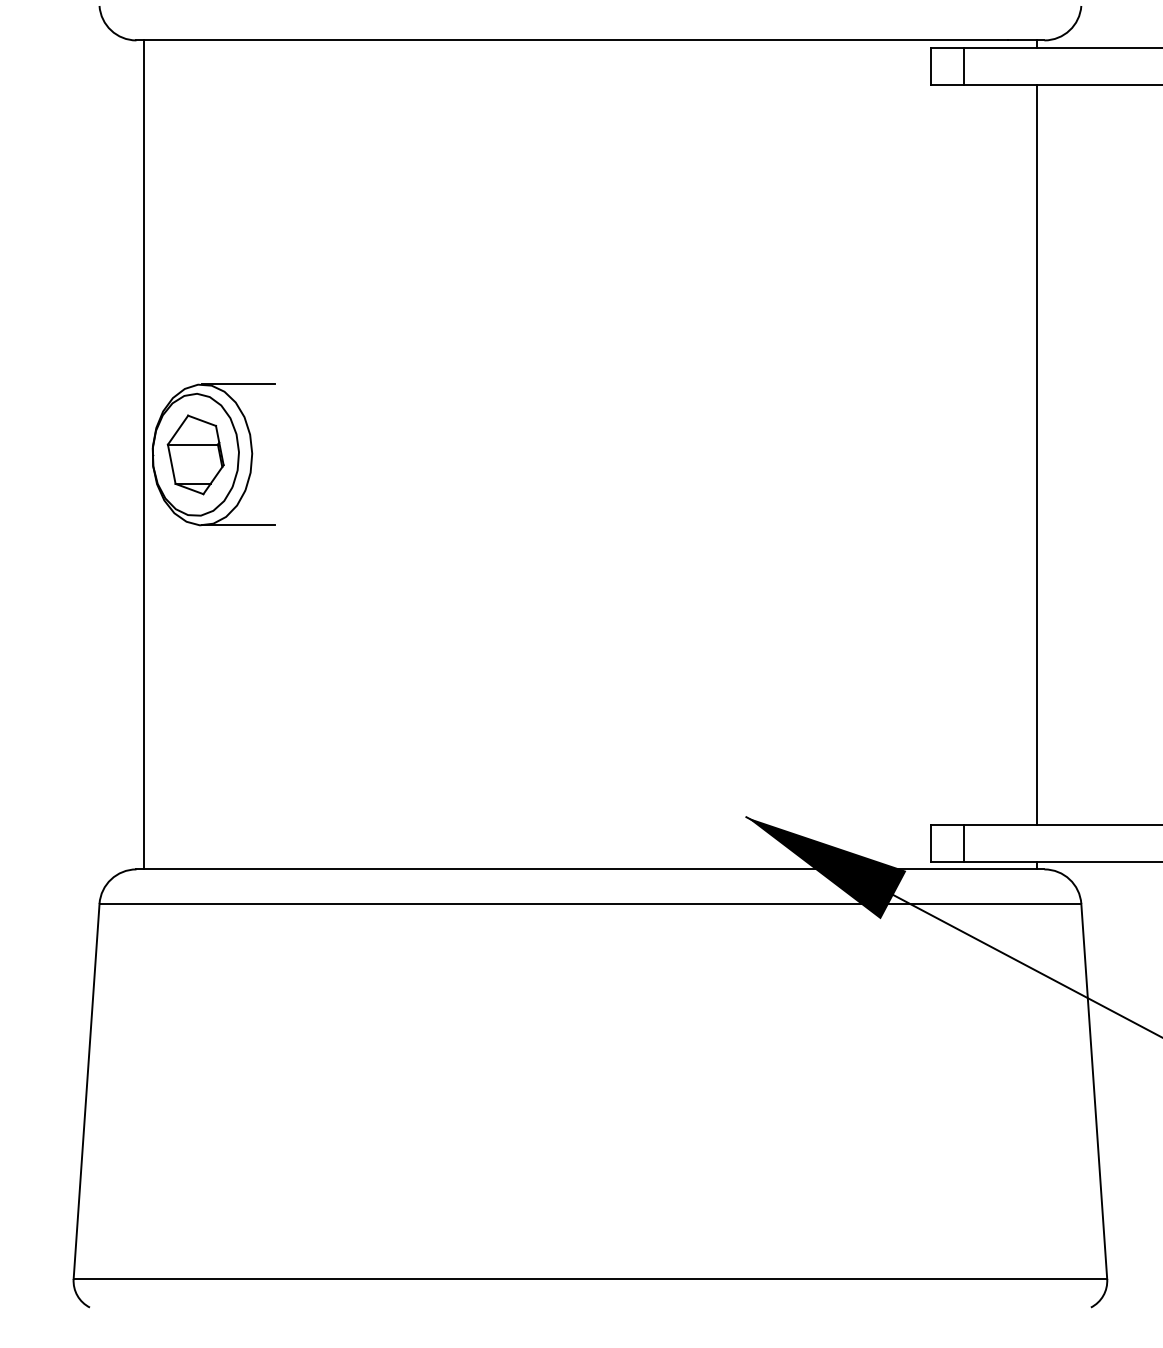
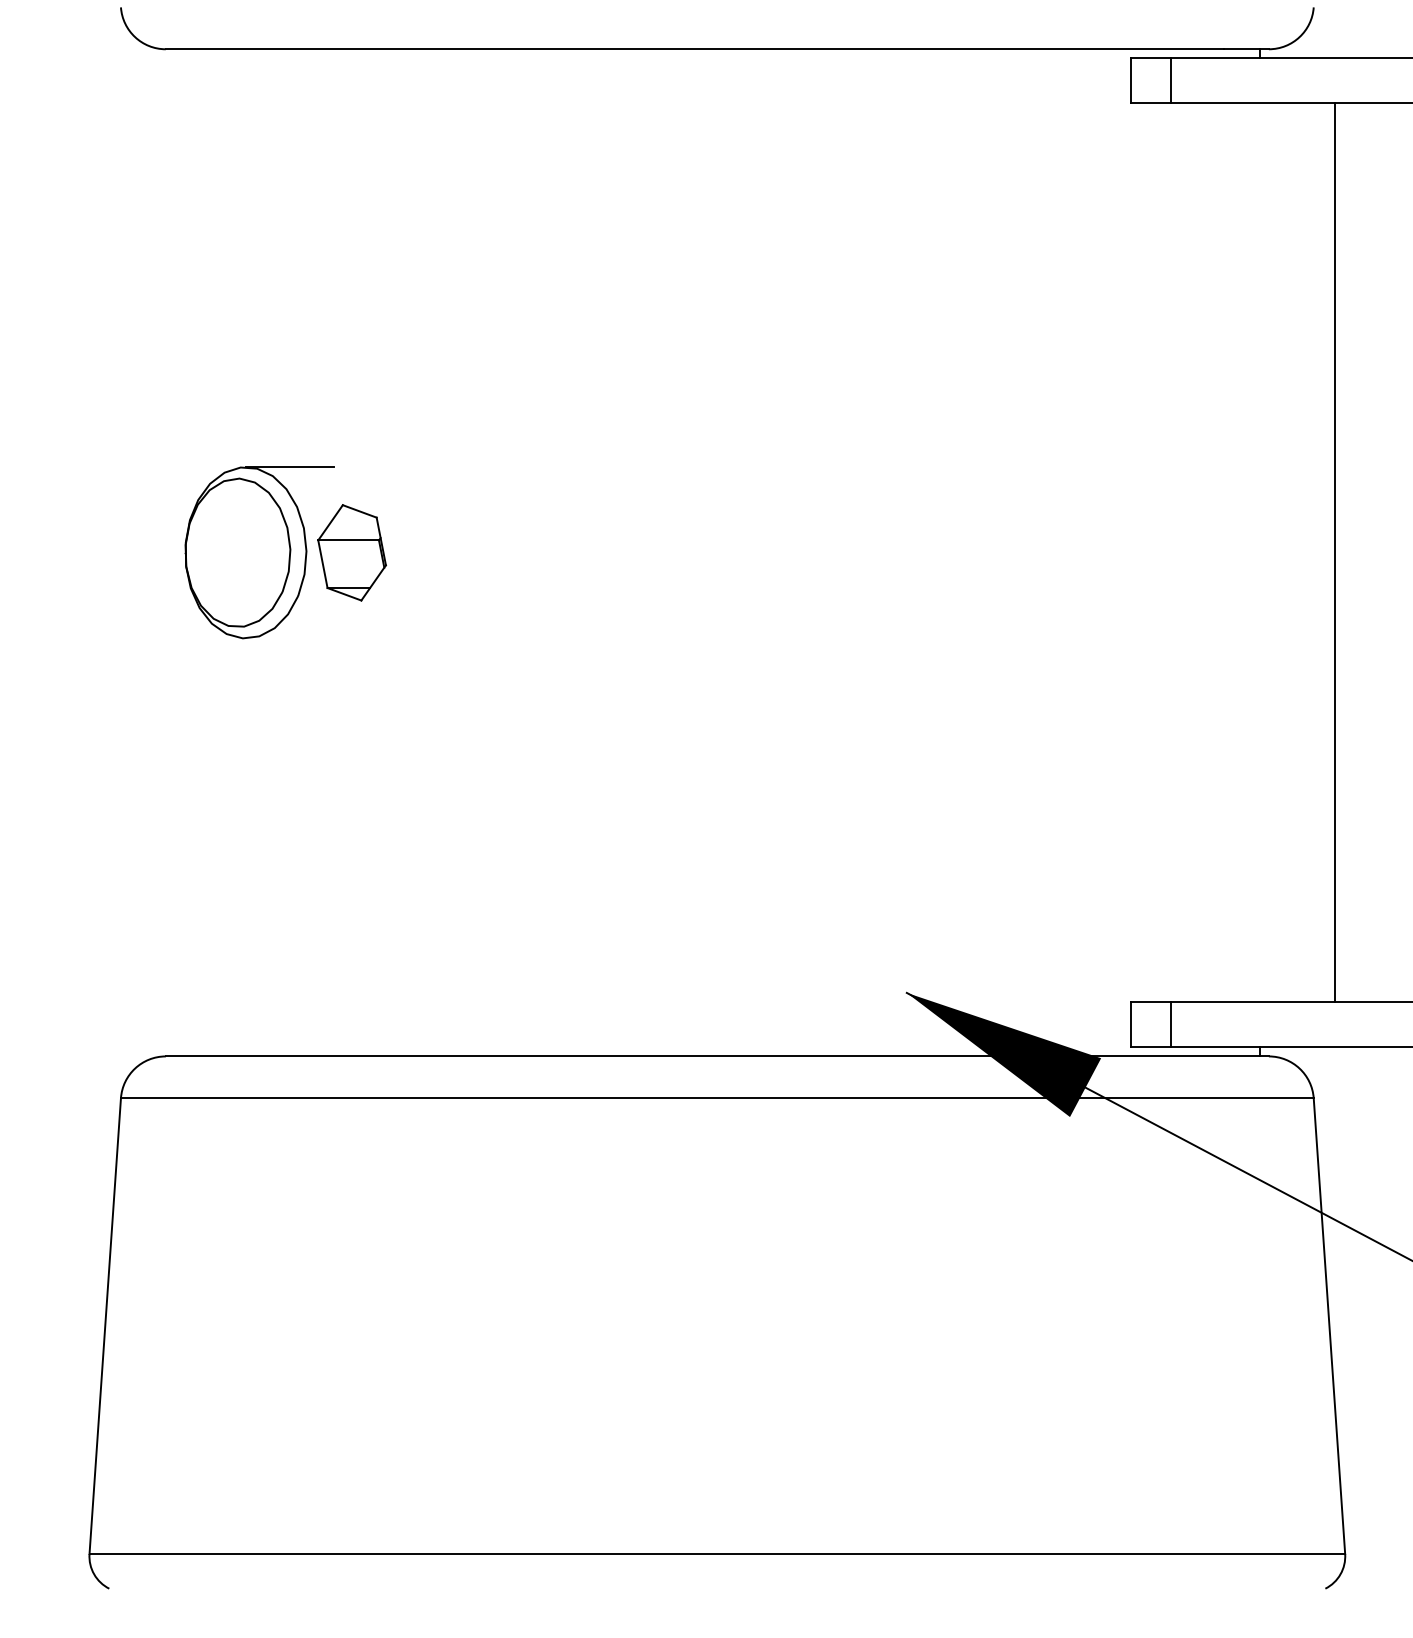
line: (143, 454) -> (174, 552), removed
part: (195, 454) -> (351, 552), moved
line: (1036, 454) -> (1334, 552), moved
line: (238, 525) -> (289, 638), removed

